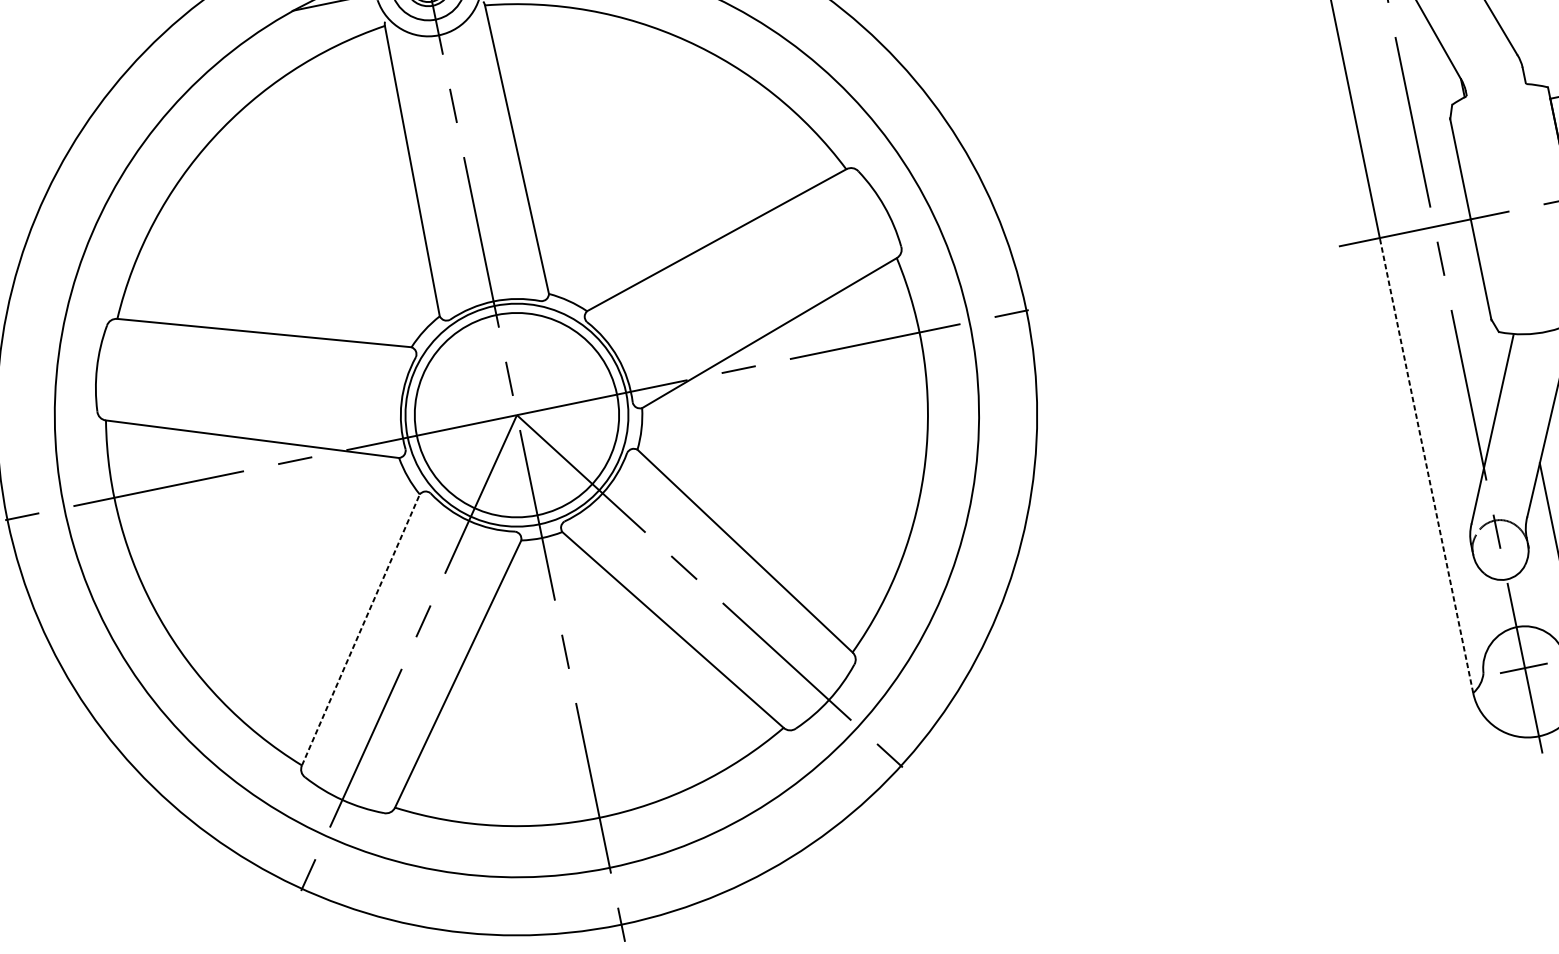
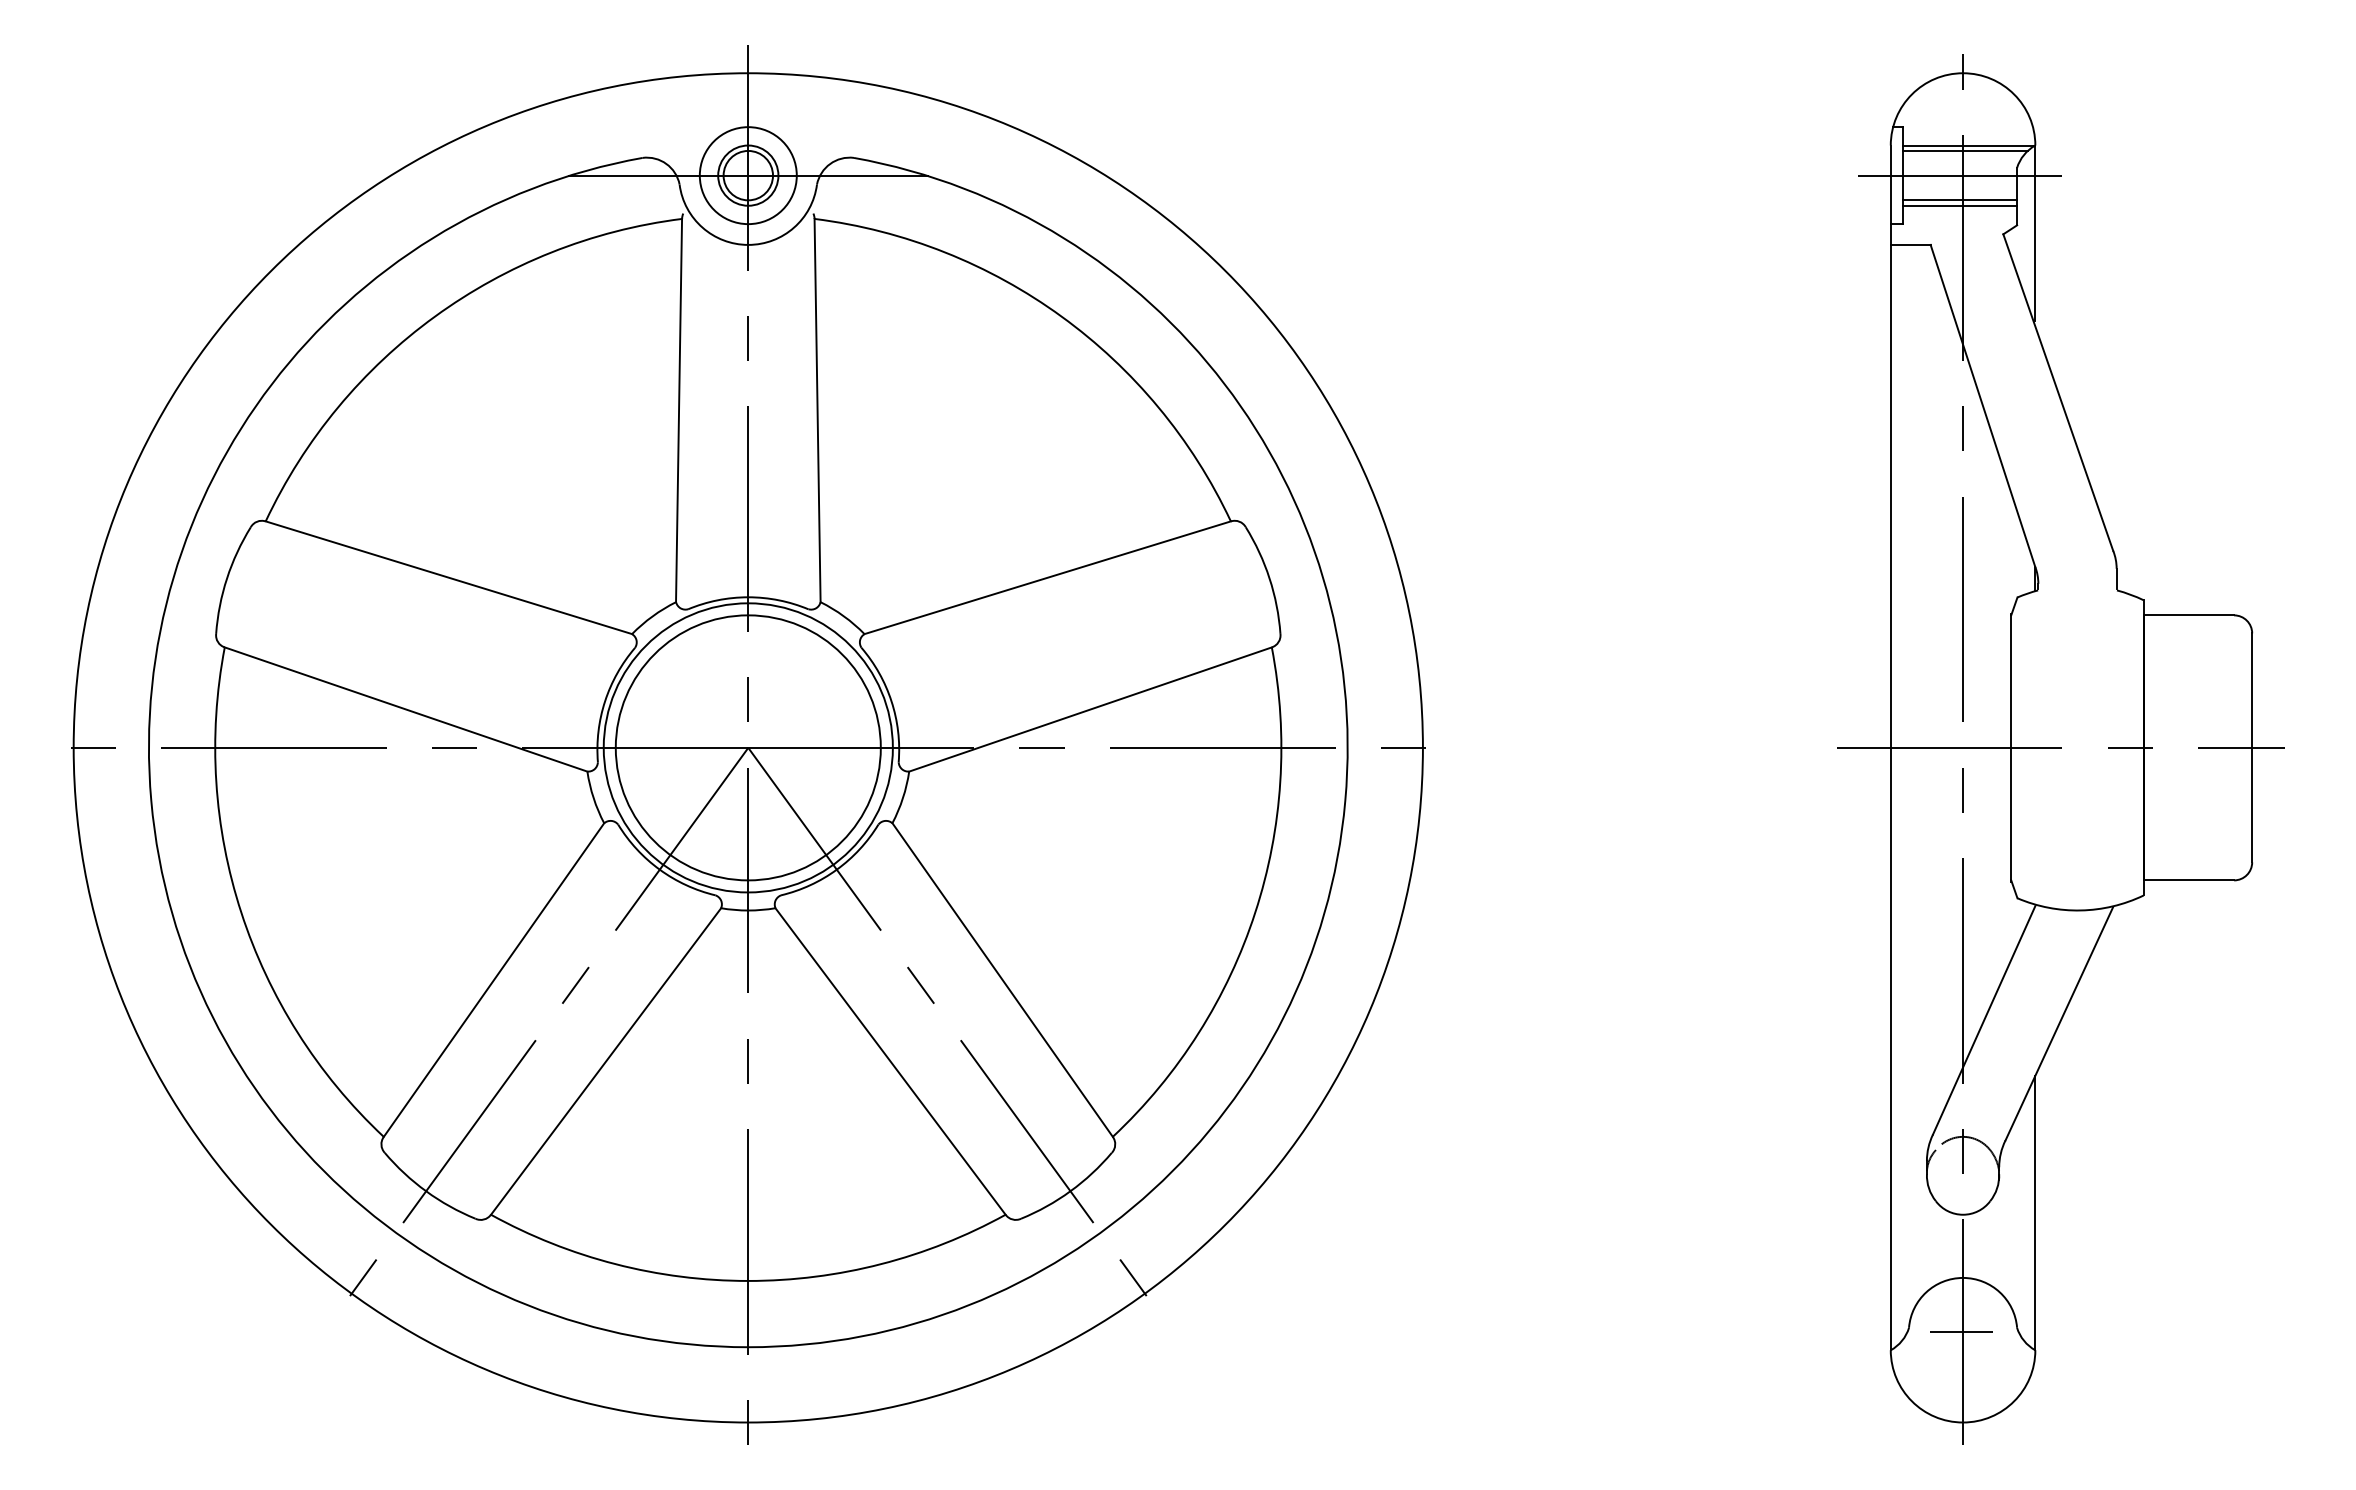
line: (1426, 465) -> (1890, 1048), dashed -> solid
line: (361, 630) -> (494, 980), dashed -> solid

